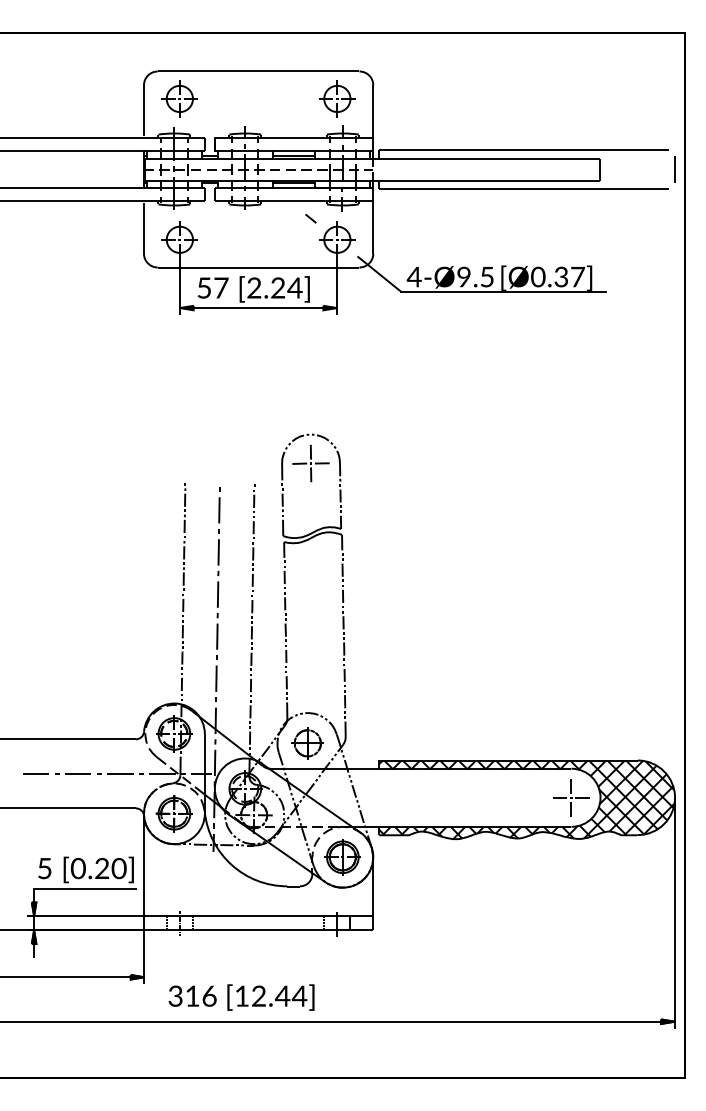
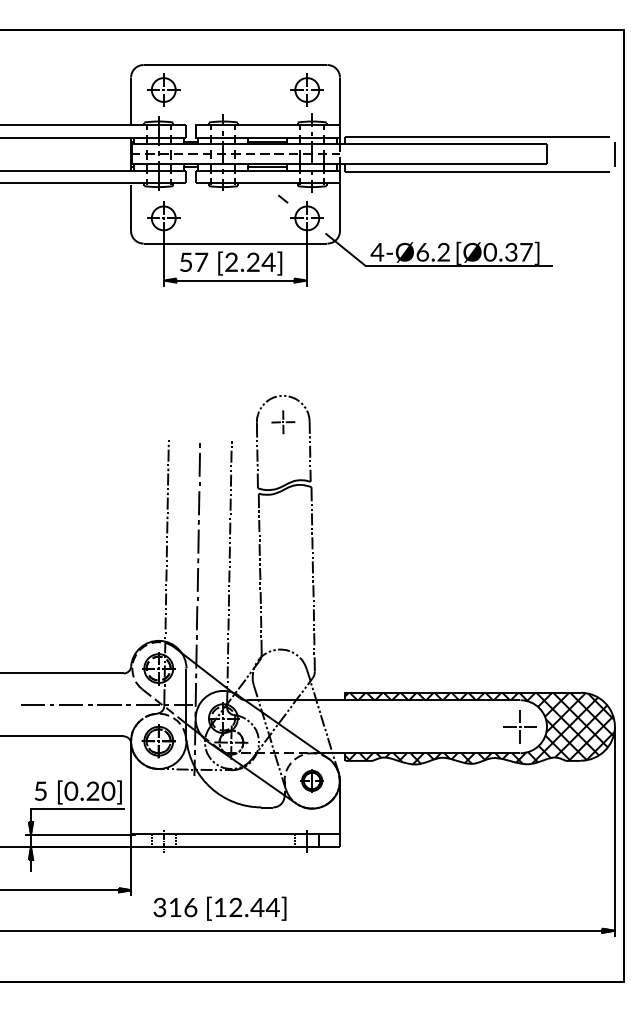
text: (474, 276) -> (432, 251), 4-Ø9.5 -> 4-Ø6.2
part: (311, 463) -> (283, 422), size x0.7
part: (306, 743) -> (279, 677), removed
part: (342, 856) -> (311, 780), size x0.7

